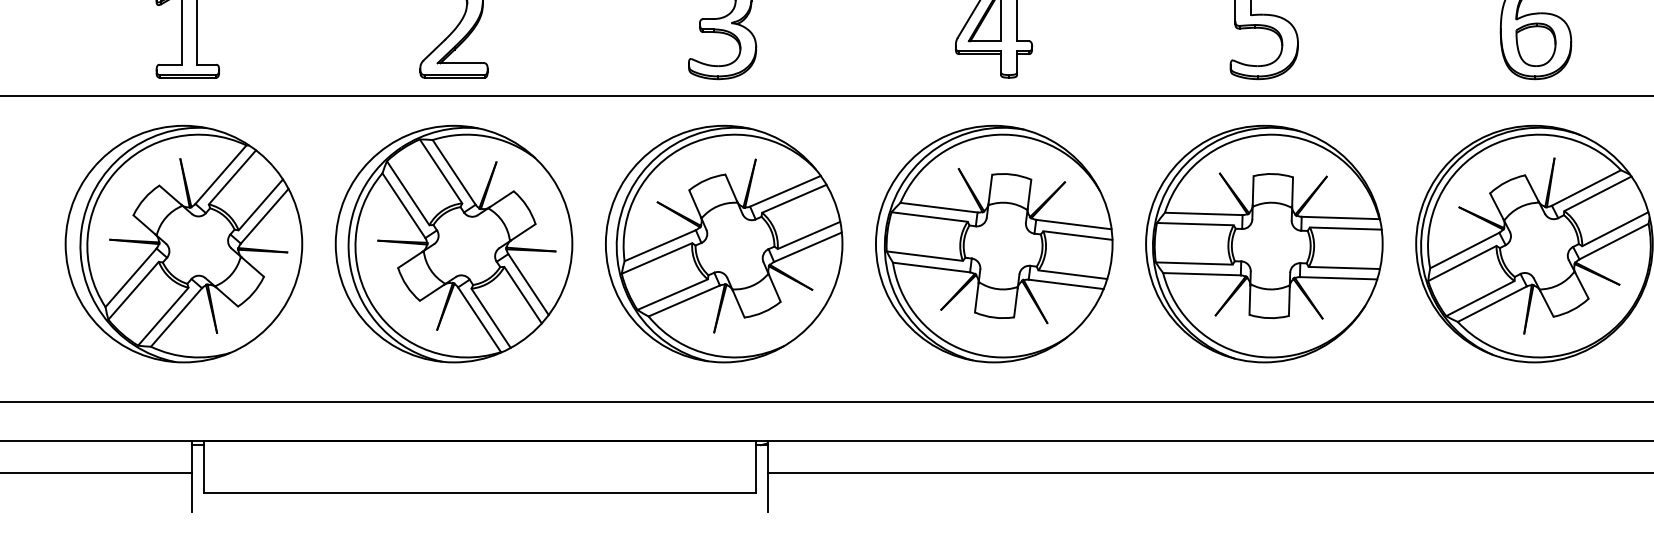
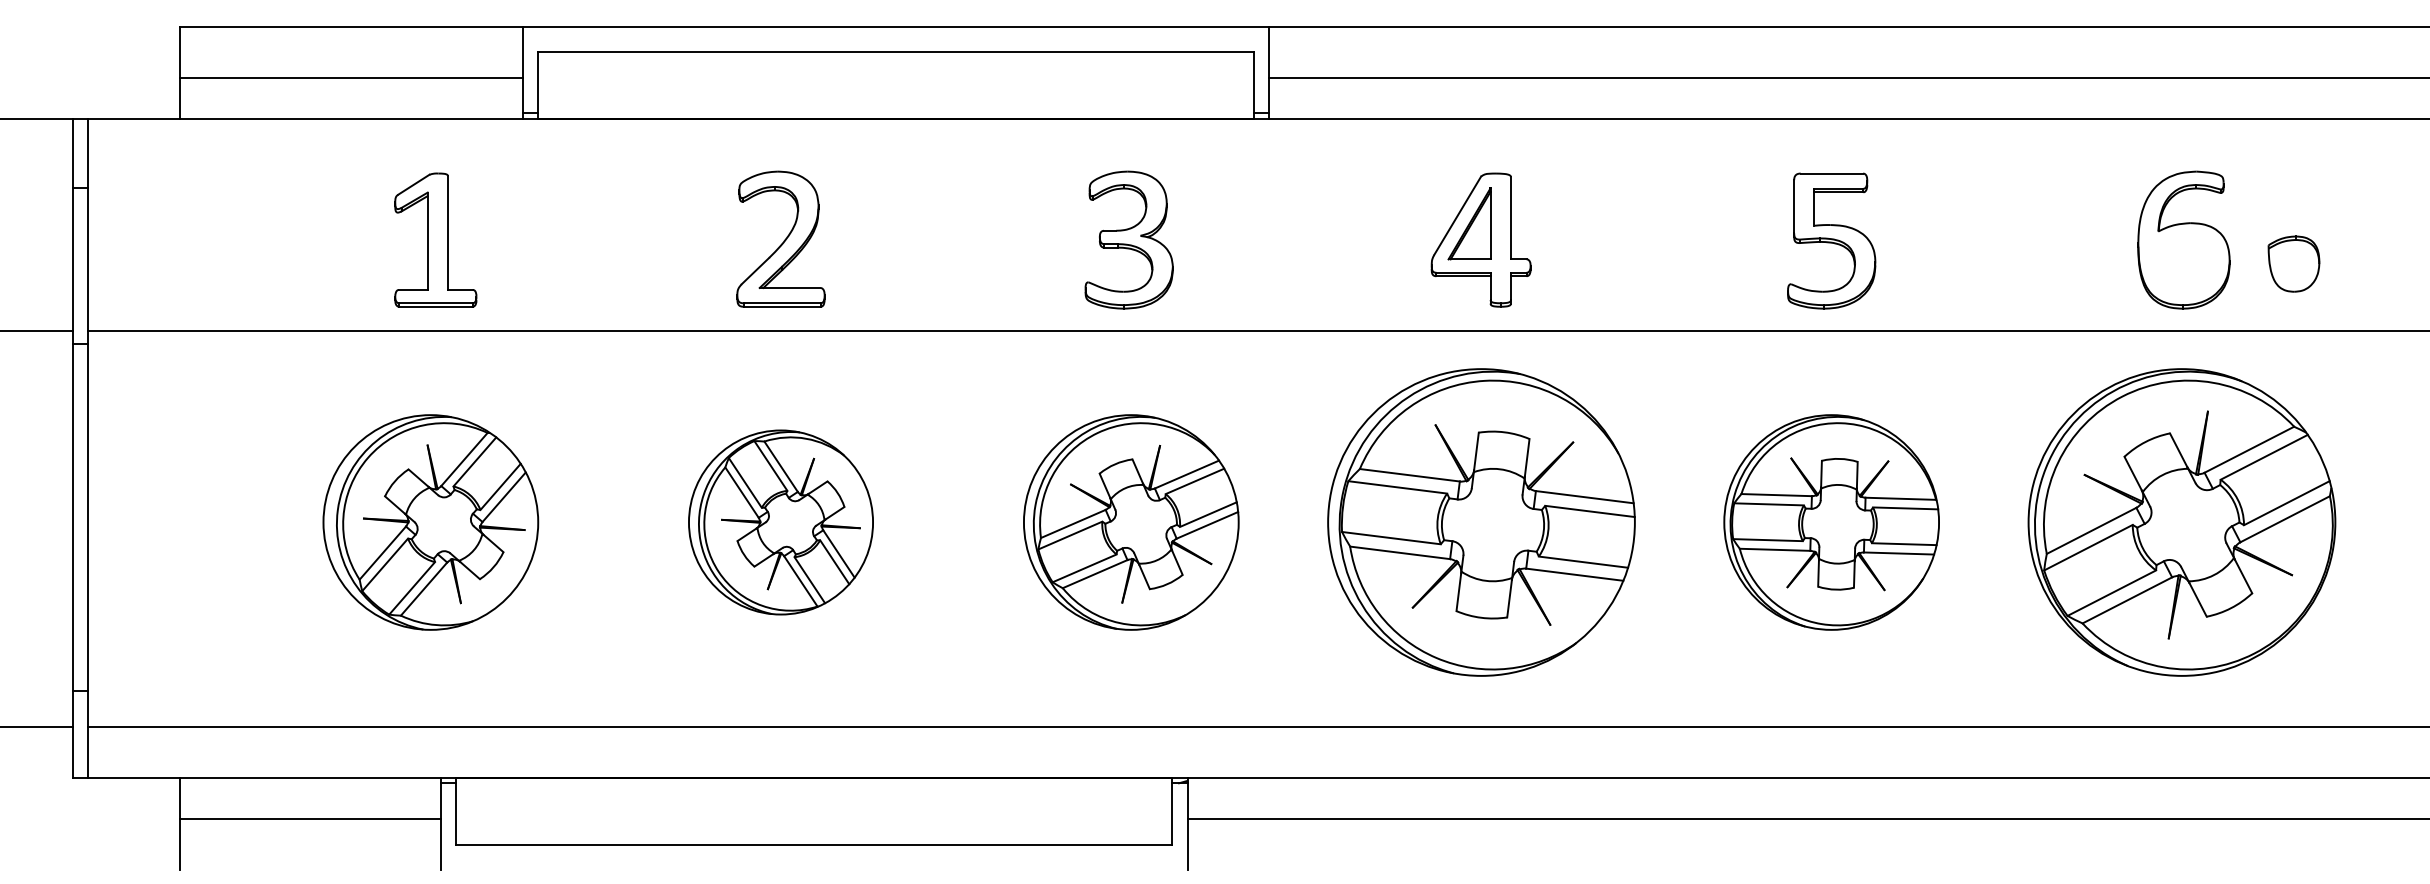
part: (1535, 44) -> (2293, 263), moved
part: (183, 244) -> (430, 522), size x0.7
part: (453, 244) -> (780, 522), size x0.6
part: (724, 244) -> (1131, 522), size x0.7
part: (1264, 244) -> (1831, 522), size x0.7

